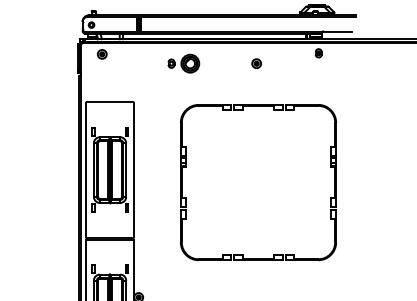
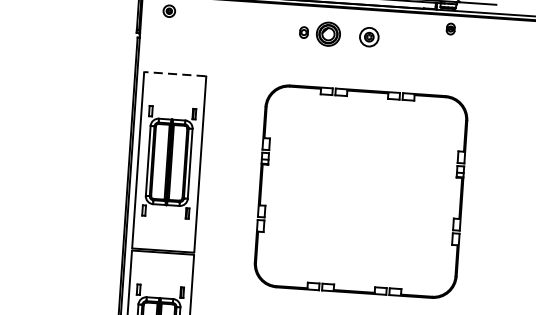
part: (183, 63) -> (319, 33), moved
part: (256, 63) -> (369, 36), size x1.6
line: (109, 102) -> (174, 74), solid -> dashed

